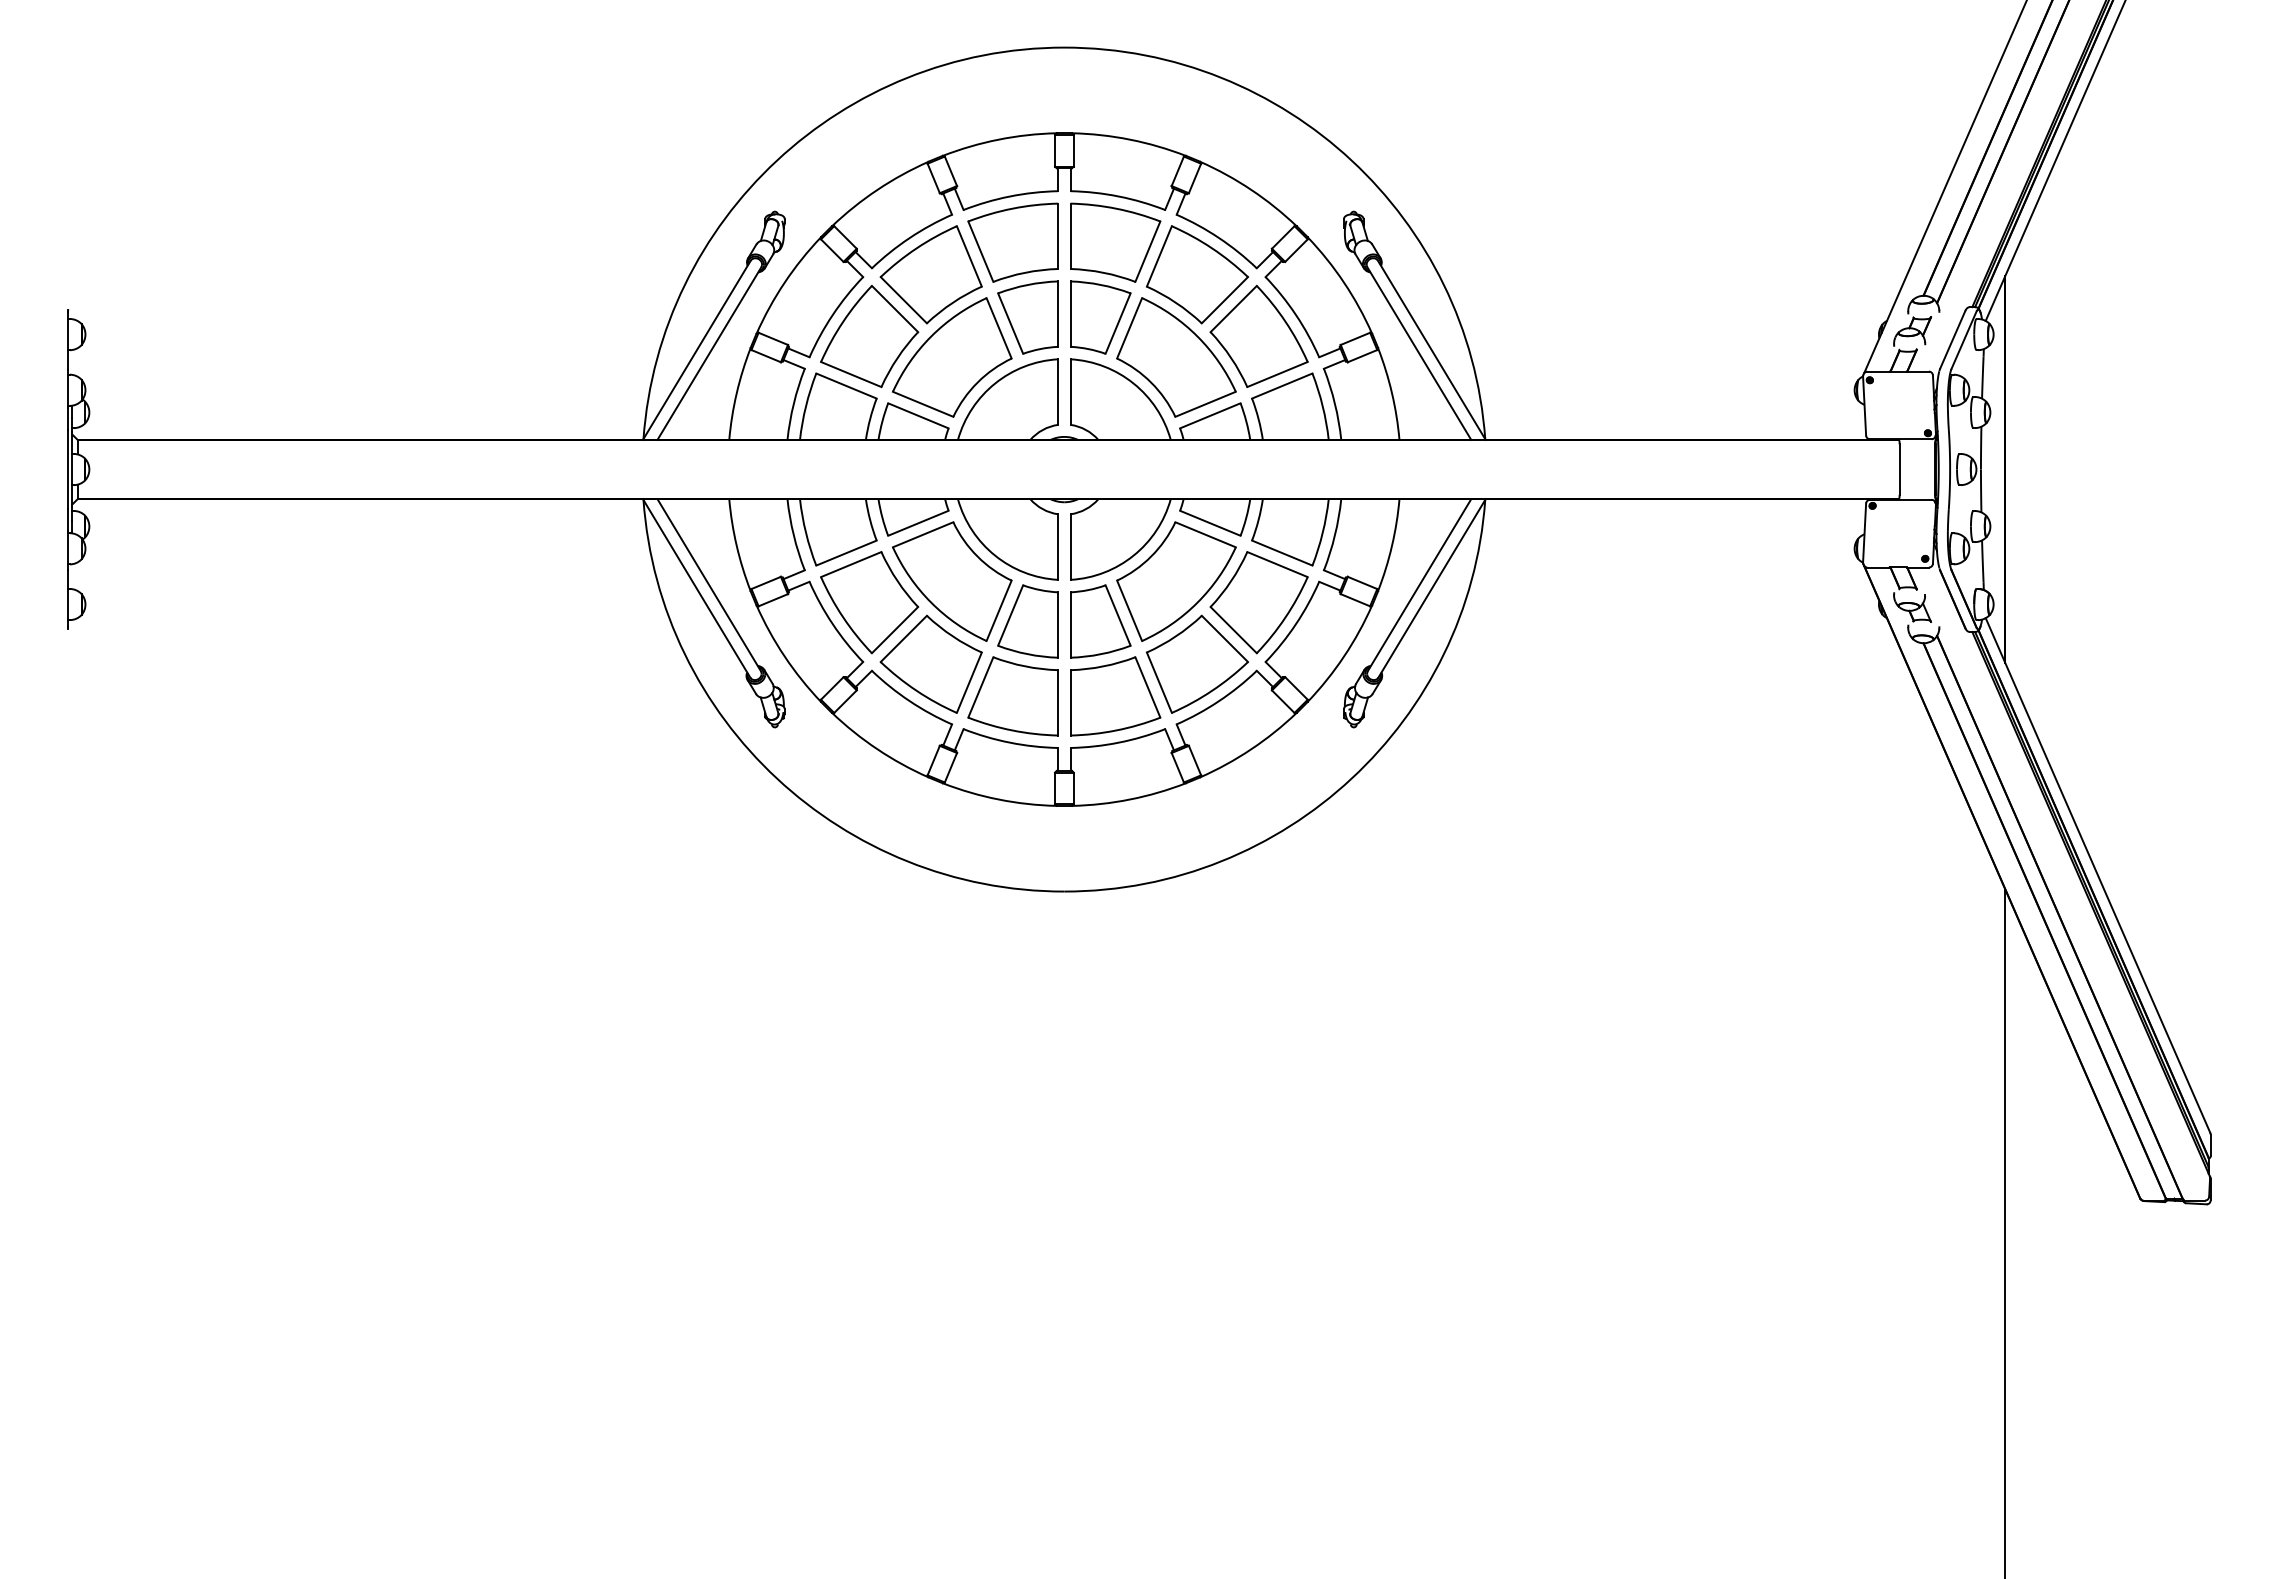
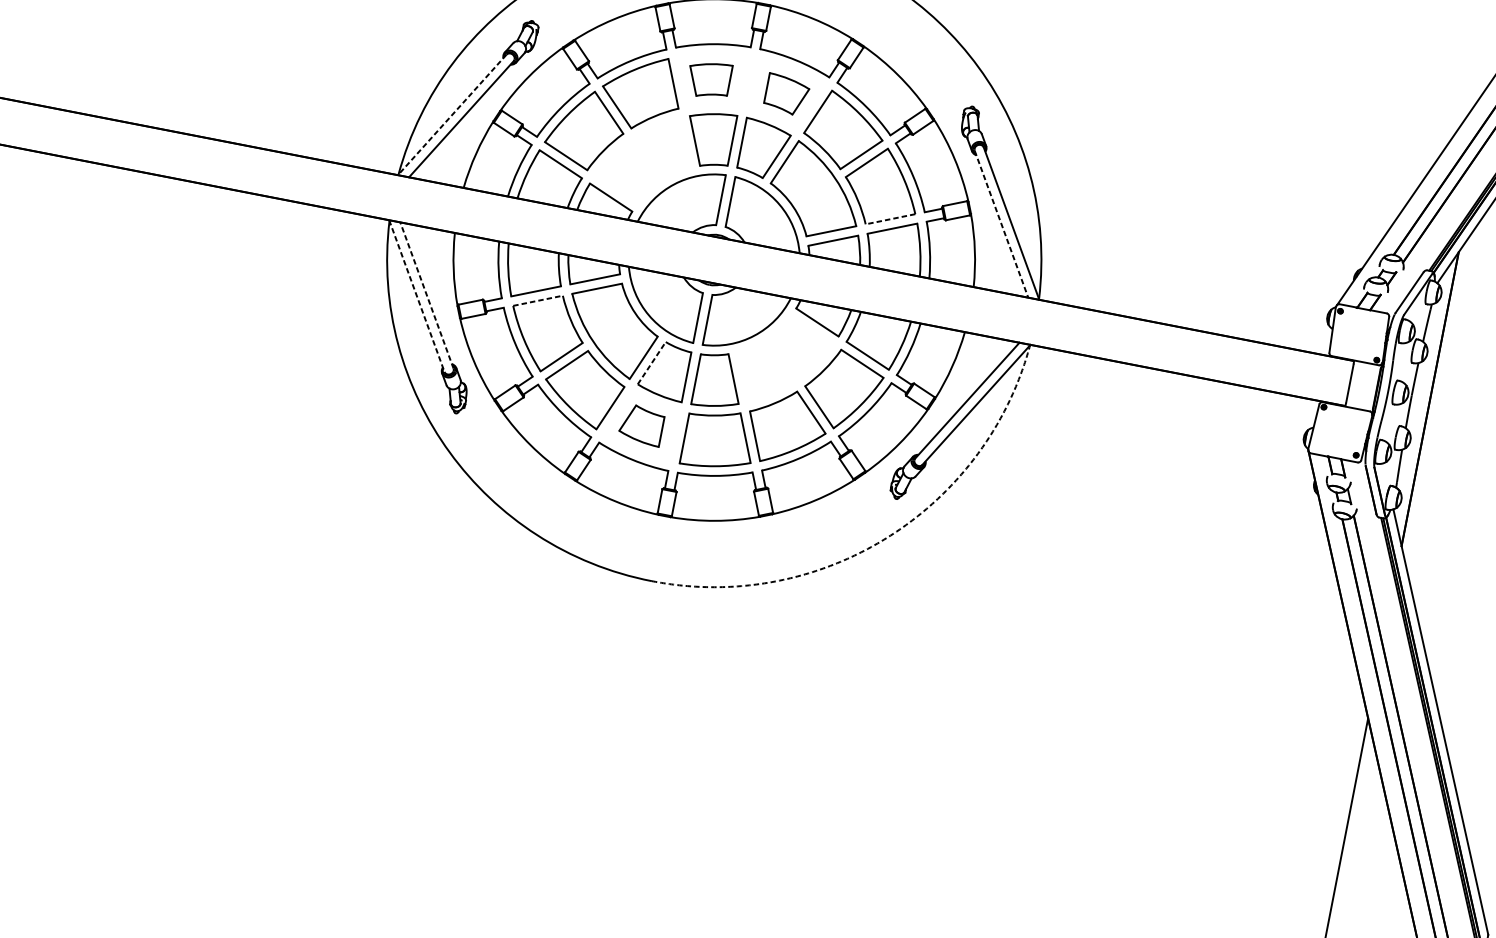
part: (1012, 242) -> (708, 79), size x0.6
part: (1115, 242) -> (786, 94), size x0.6
line: (696, 350) -> (451, 115), solid -> dashed
line: (1419, 353) -> (1001, 224), solid -> dashed
part: (952, 357) -> (645, 158), removed
line: (1277, 374) -> (890, 219), solid -> dashed
line: (851, 564) -> (538, 300), solid -> dashed
part: (1176, 581) -> (783, 361), removed
line: (708, 584) -> (426, 294), solid -> dashed
line: (696, 588) -> (416, 296), solid -> dashed
line: (1010, 615) -> (651, 363), solid -> dashed
part: (1012, 696) -> (641, 425), size x0.6
arc: (1351, 778) -> (887, 537), solid -> dashed

